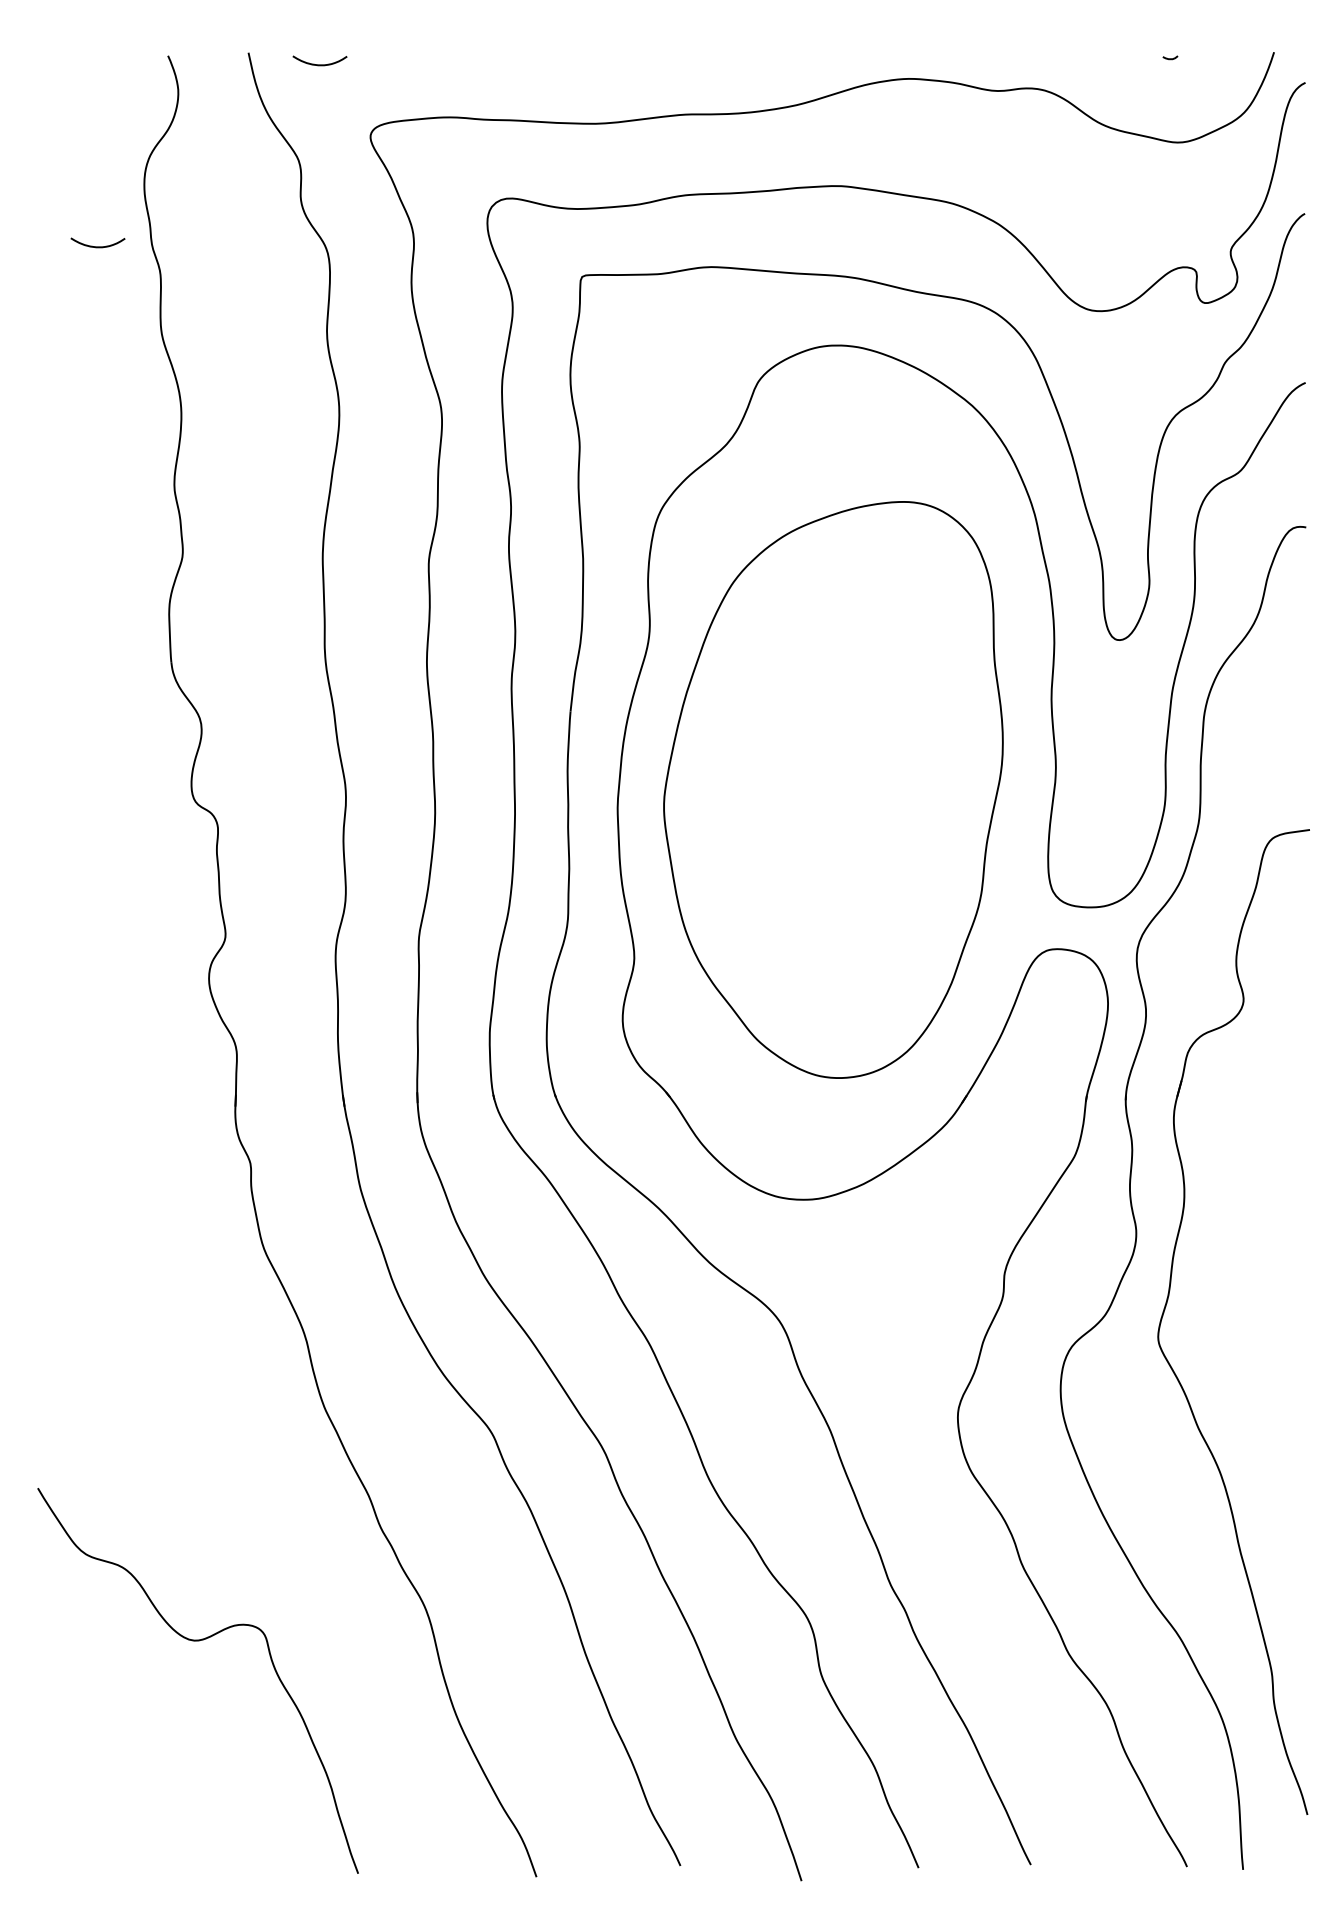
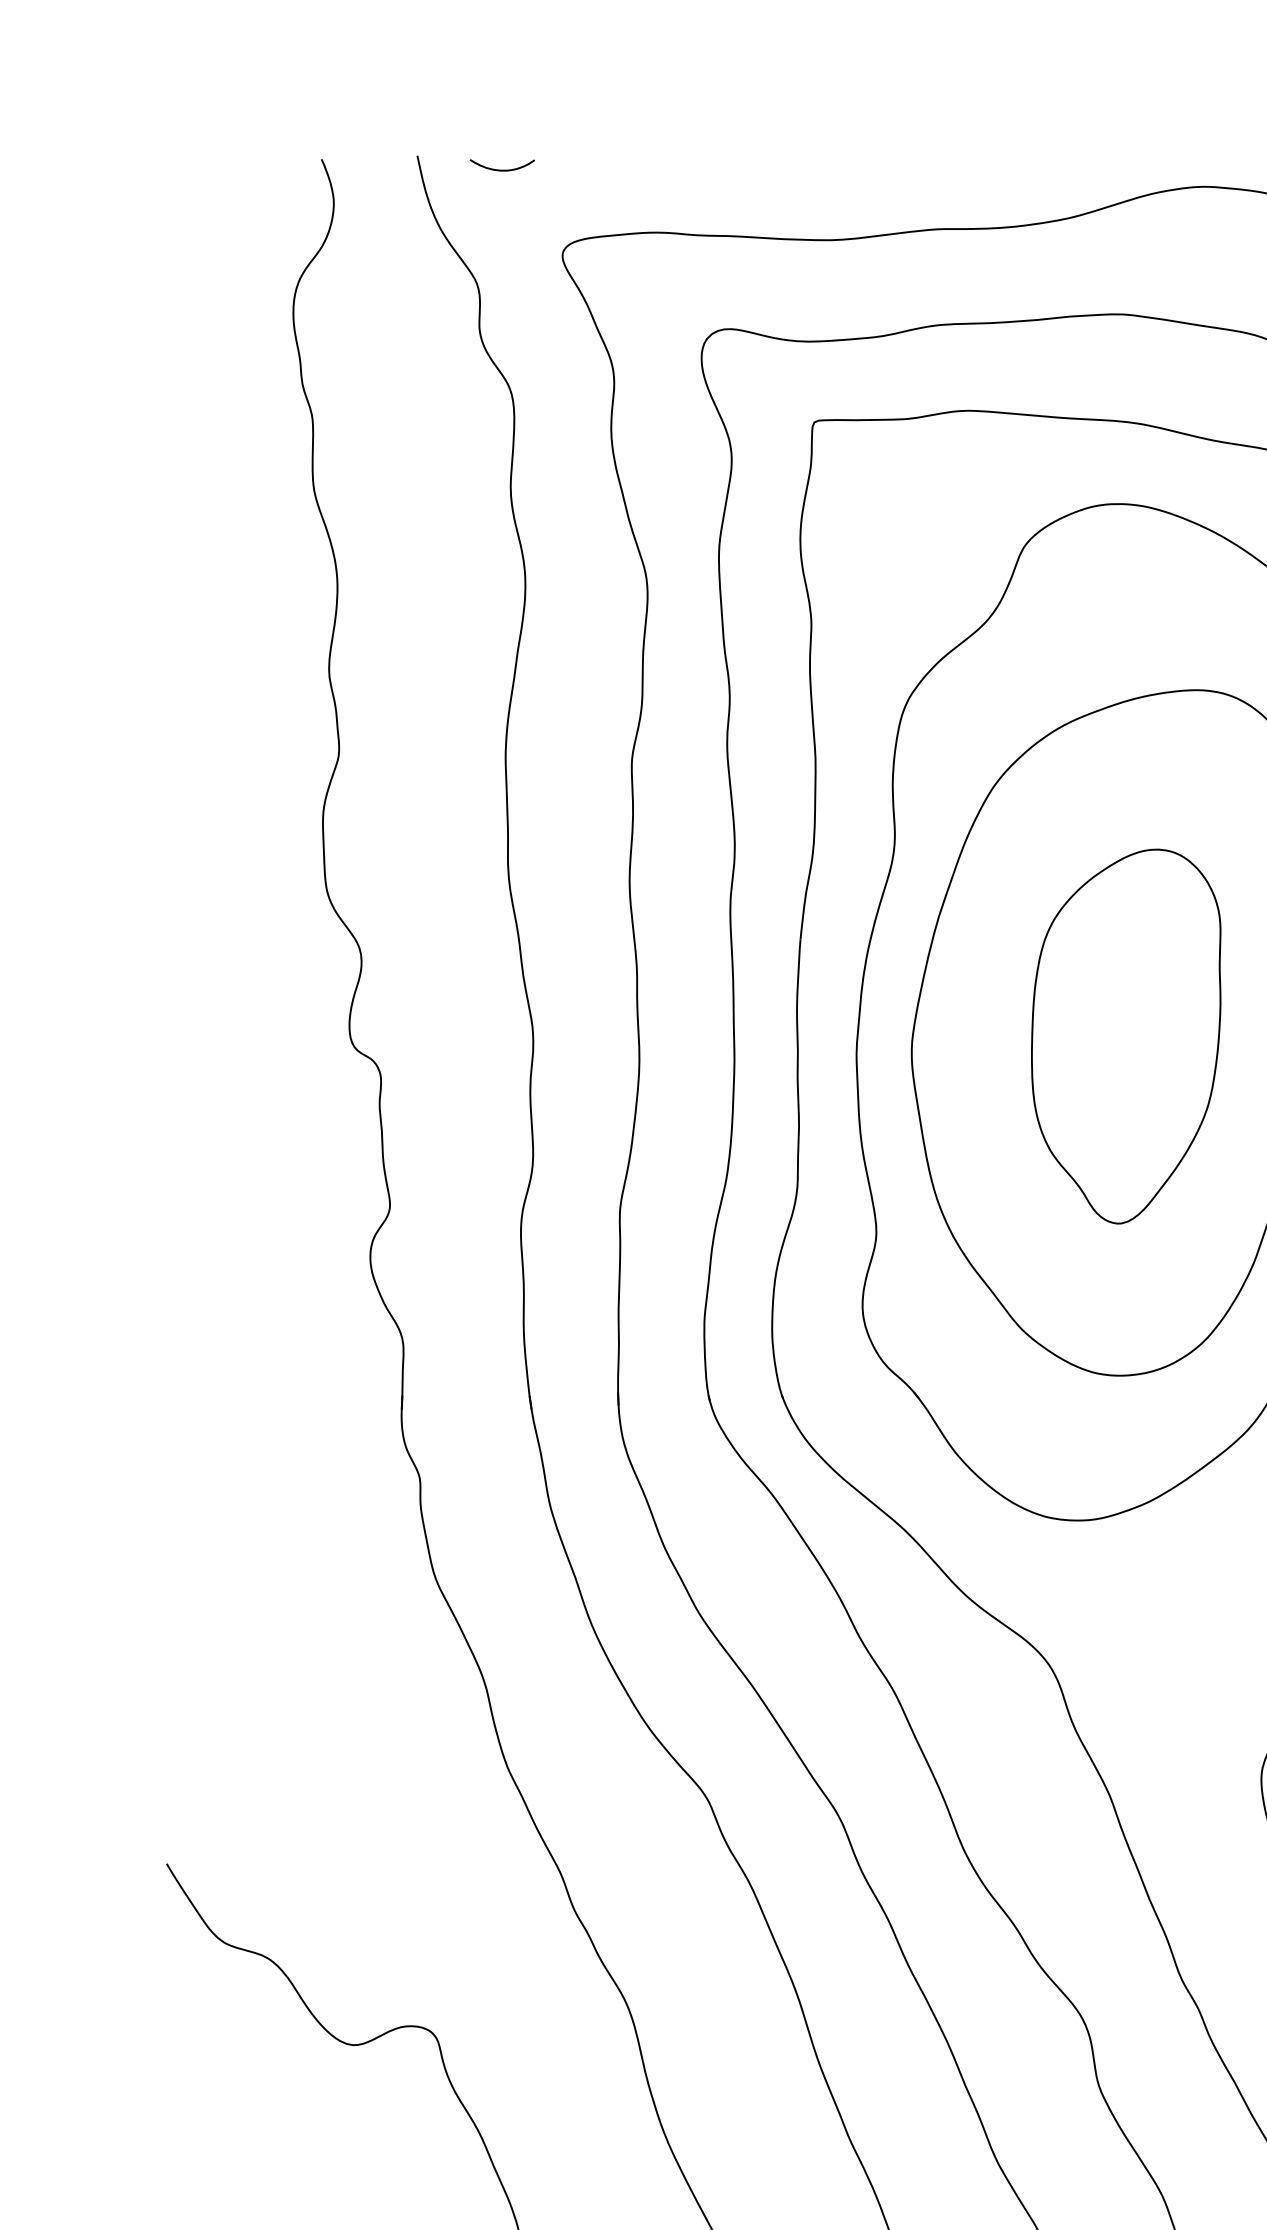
curve: (97, 246) -> (237, 386), removed
part: (844, 793) -> (1126, 1037), added

